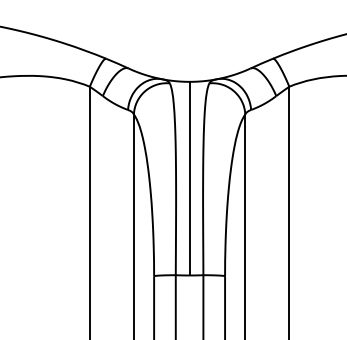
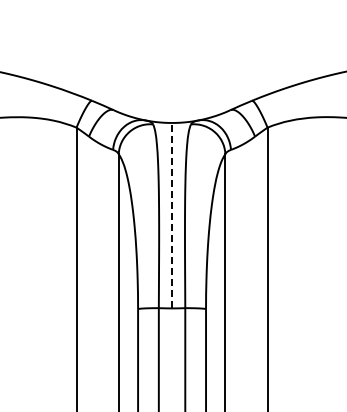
line: (190, 178) -> (172, 215), solid -> dashed

